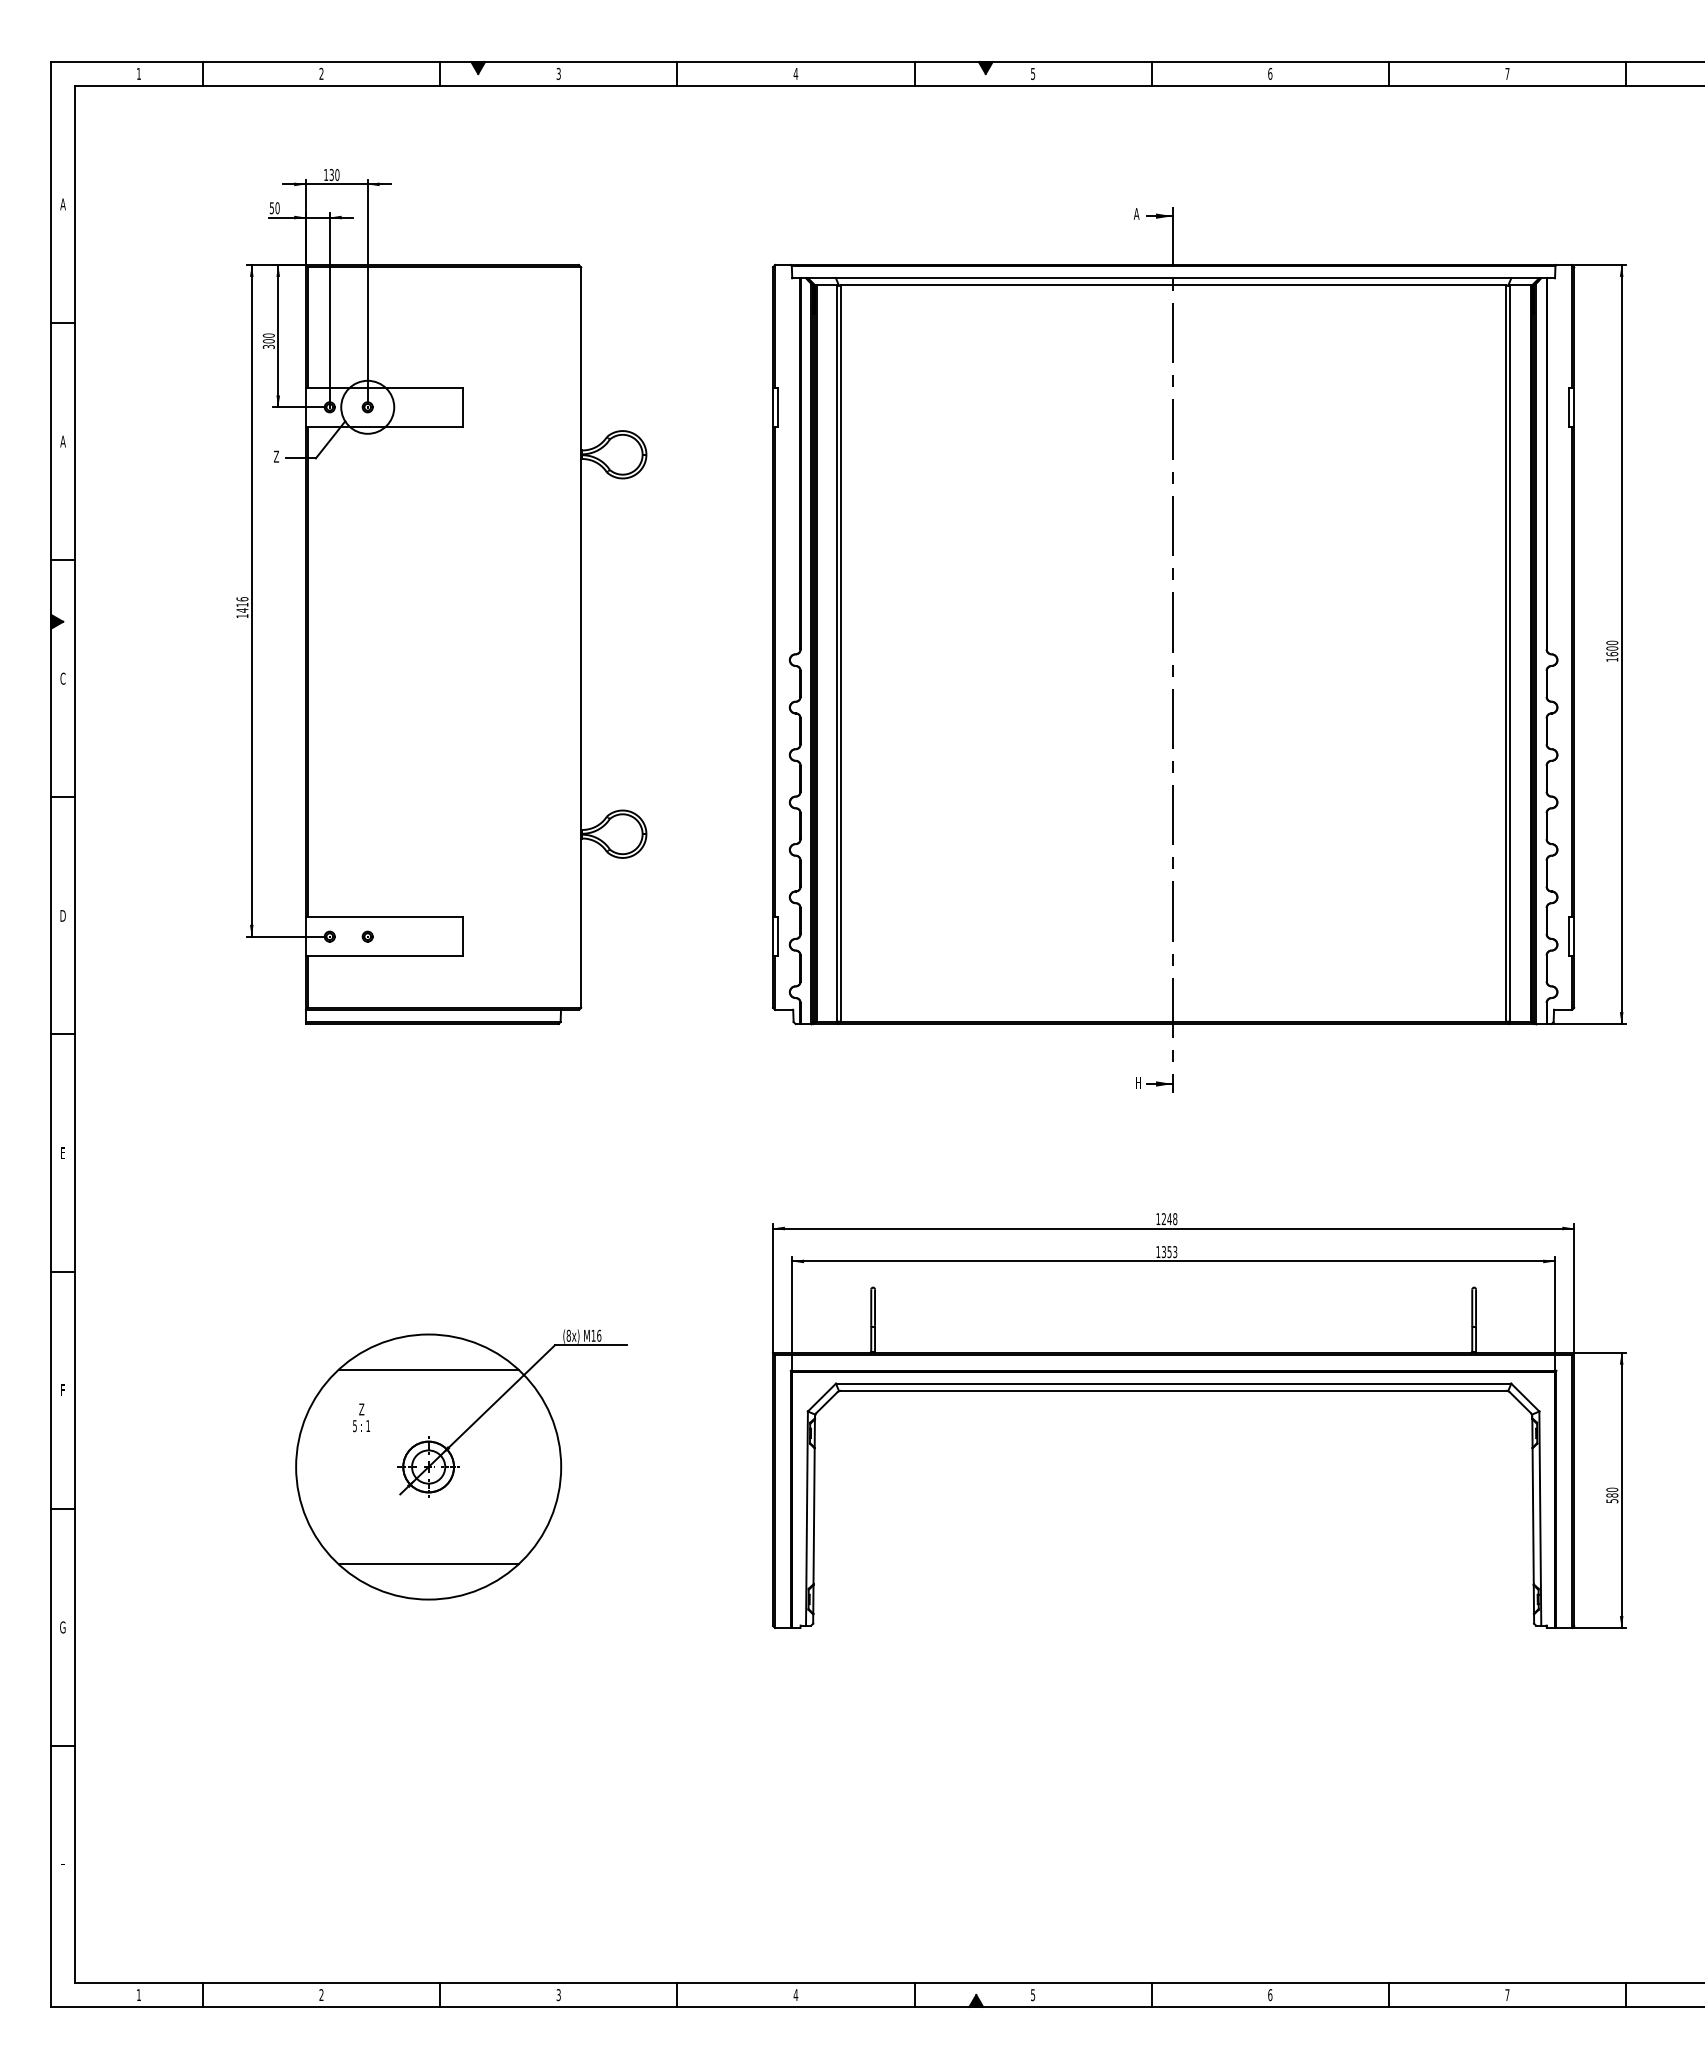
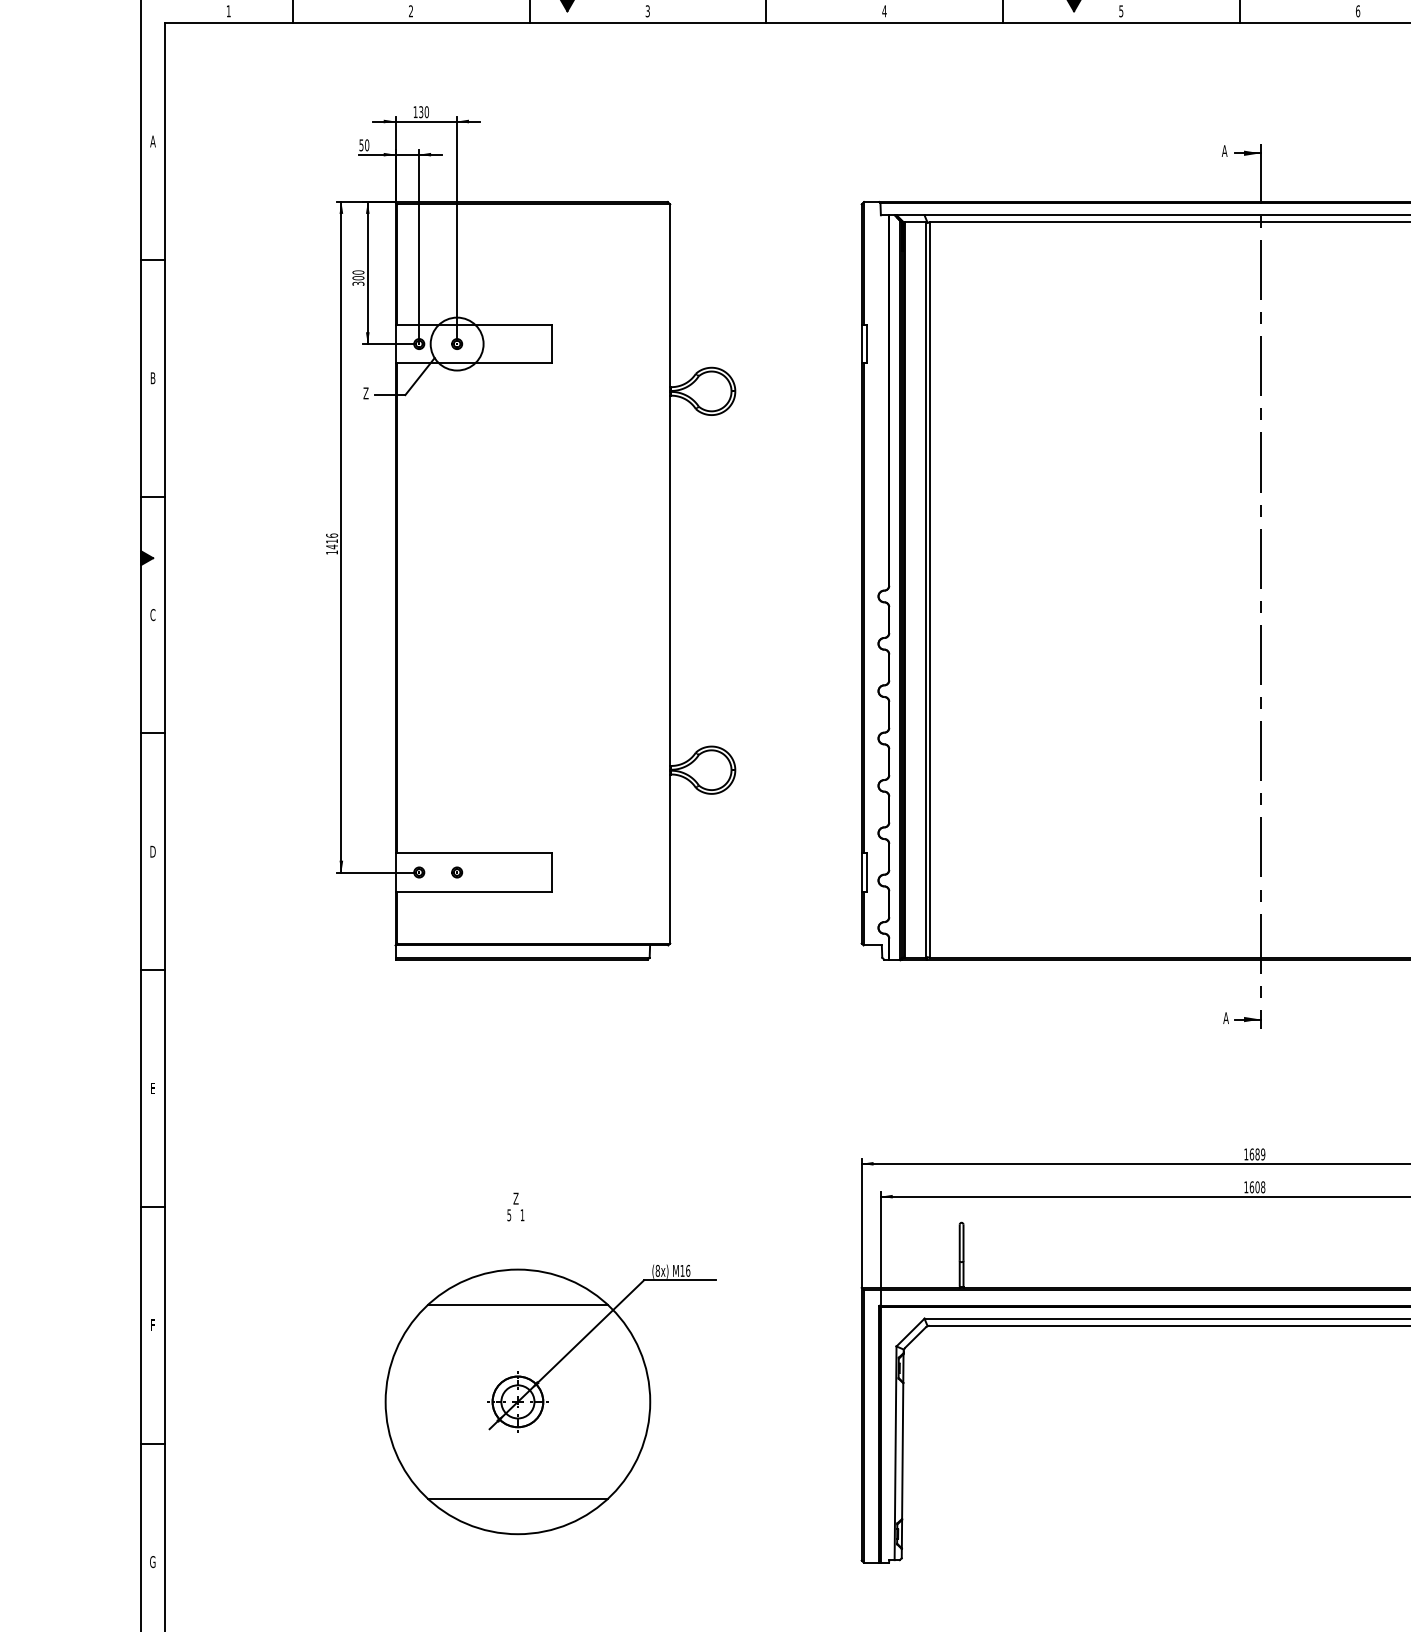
text: (62, 441) -> (152, 378), A -> B
text: (1137, 1082) -> (1225, 1018), H -> A
text: (1169, 1219) -> (1257, 1154), 1248 -> 1689
text: (1169, 1252) -> (1257, 1187), 1353 -> 1608
text: (361, 1417) -> (515, 1206), moved

